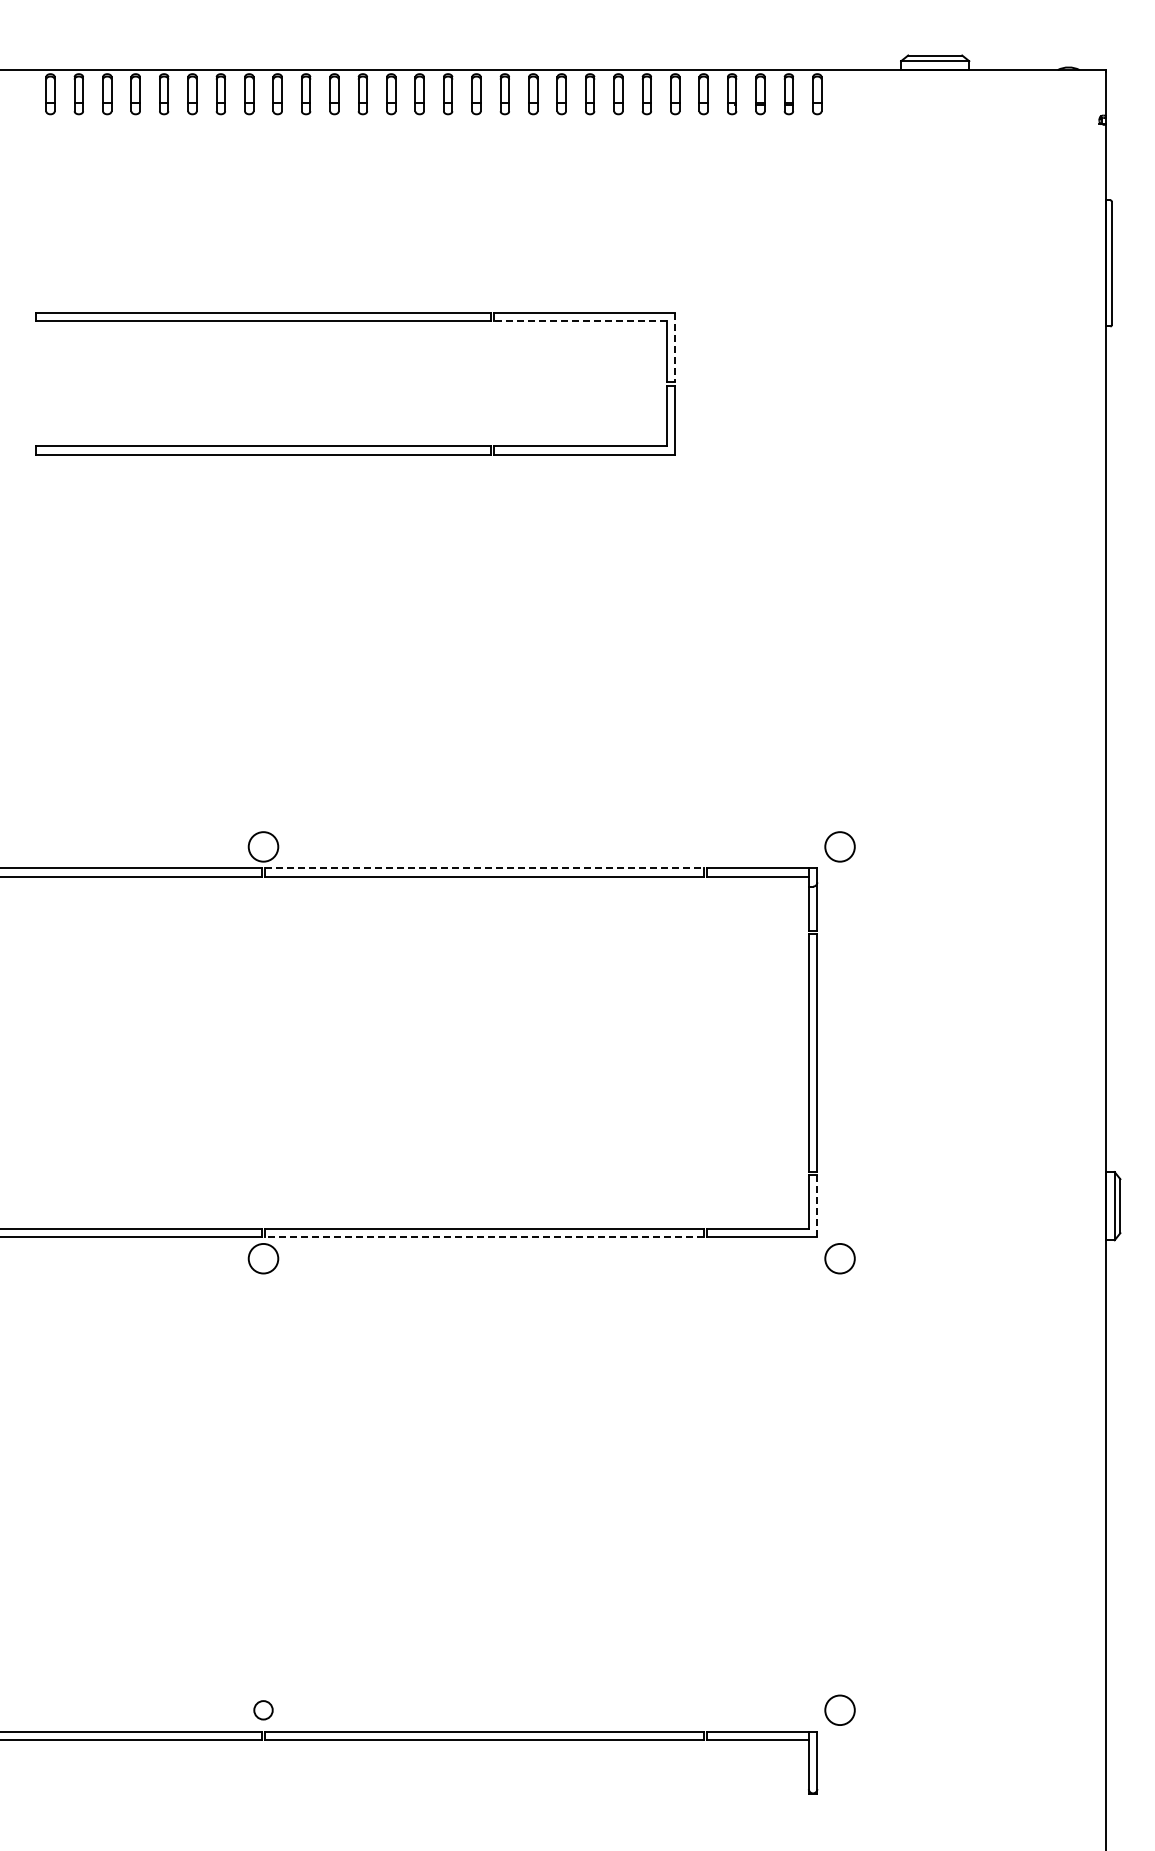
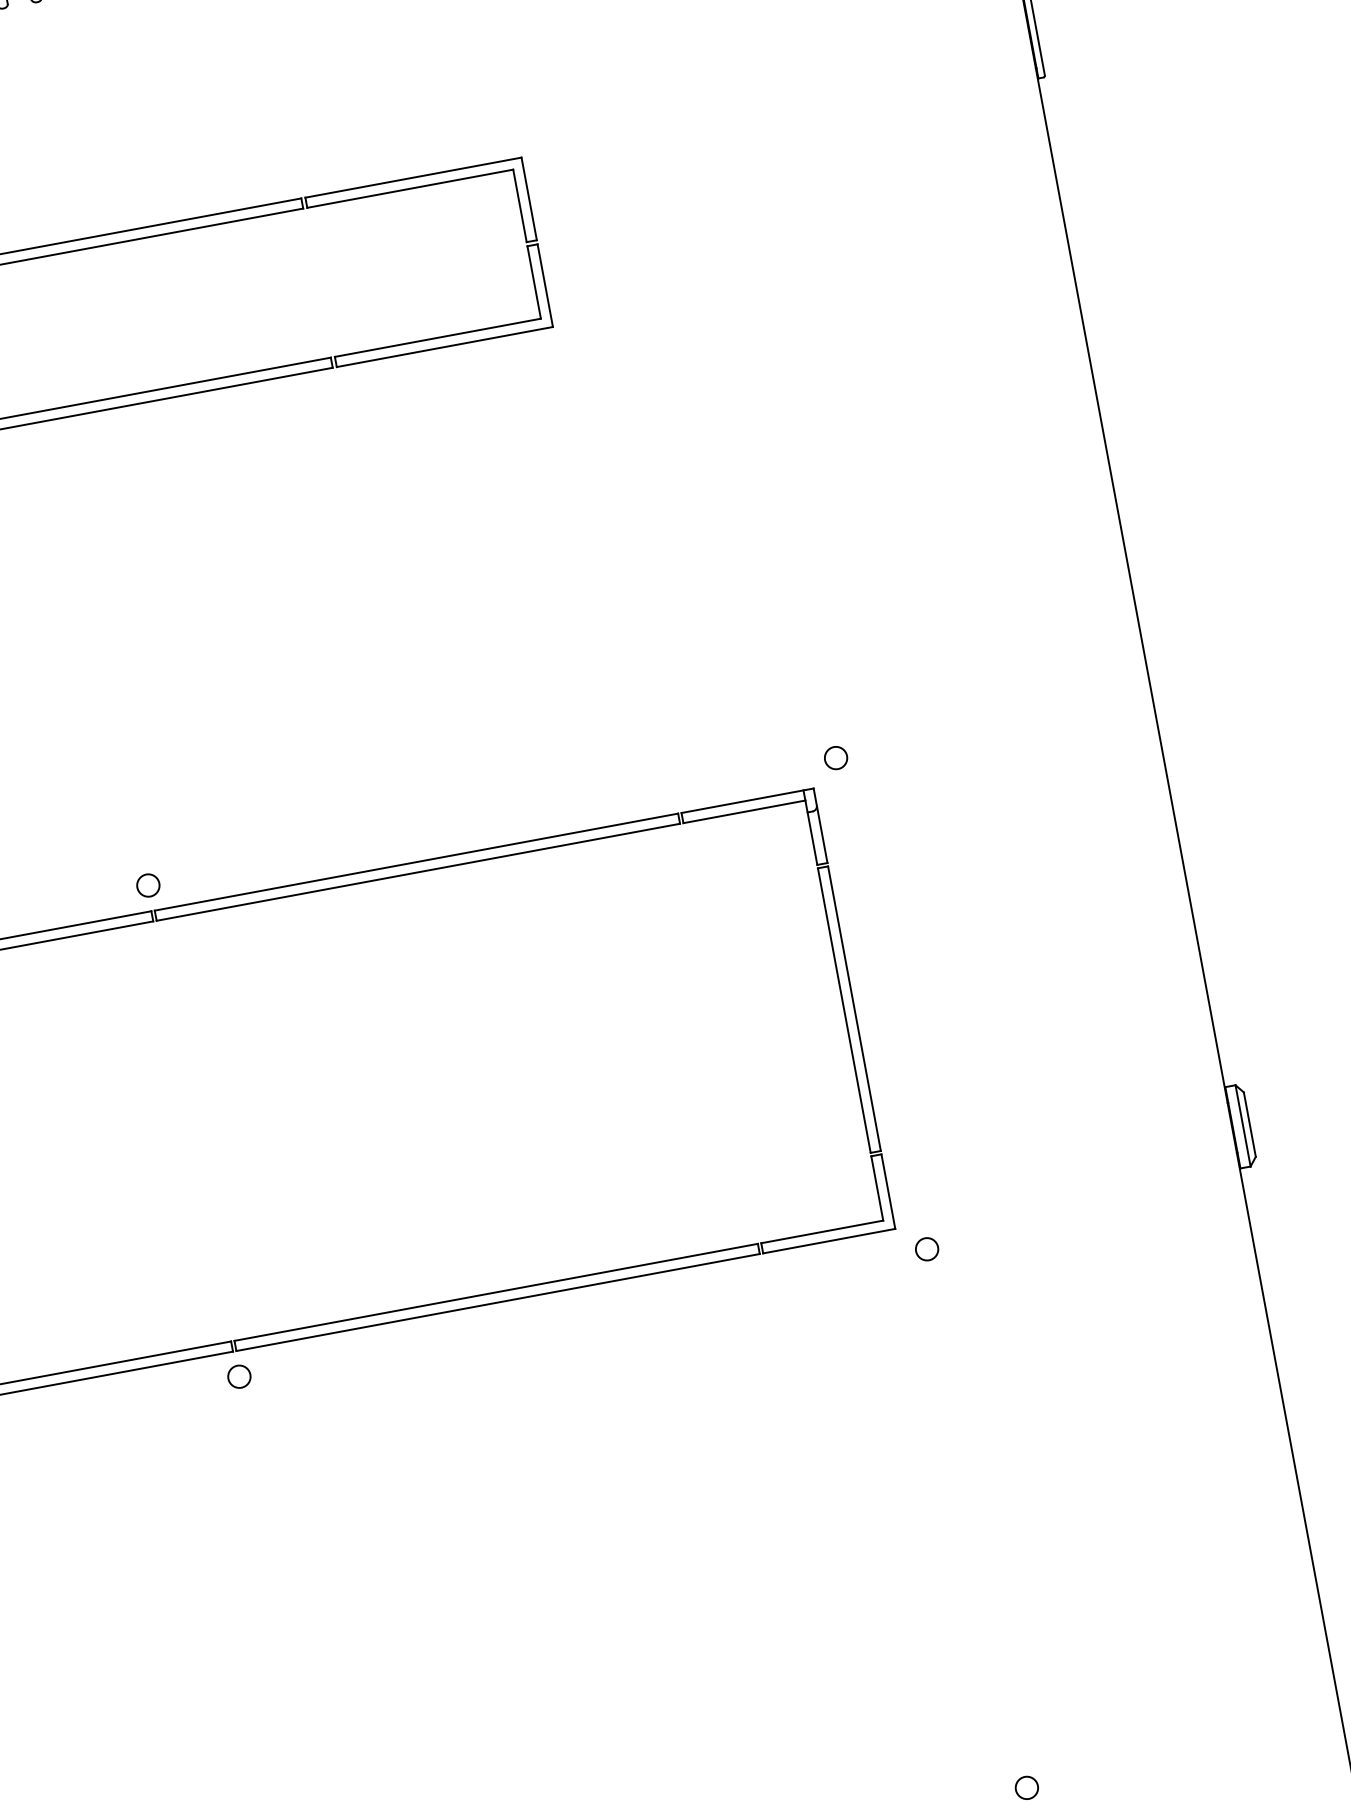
line: (579, 321) -> (409, 188), dashed -> solid
line: (675, 347) -> (529, 198), dashed -> solid
circle: (263, 846) -> (148, 885), size x0.62
circle: (839, 846) -> (835, 757), size x0.62
line: (484, 868) -> (416, 862), dashed -> solid
line: (817, 1206) -> (888, 1191), dashed -> solid
line: (483, 1237) -> (497, 1302), dashed -> solid
circle: (263, 1258) -> (239, 1376), size x0.62
circle: (839, 1258) -> (926, 1249), size x0.62
circle: (839, 1710) -> (1026, 1788), size x0.62

